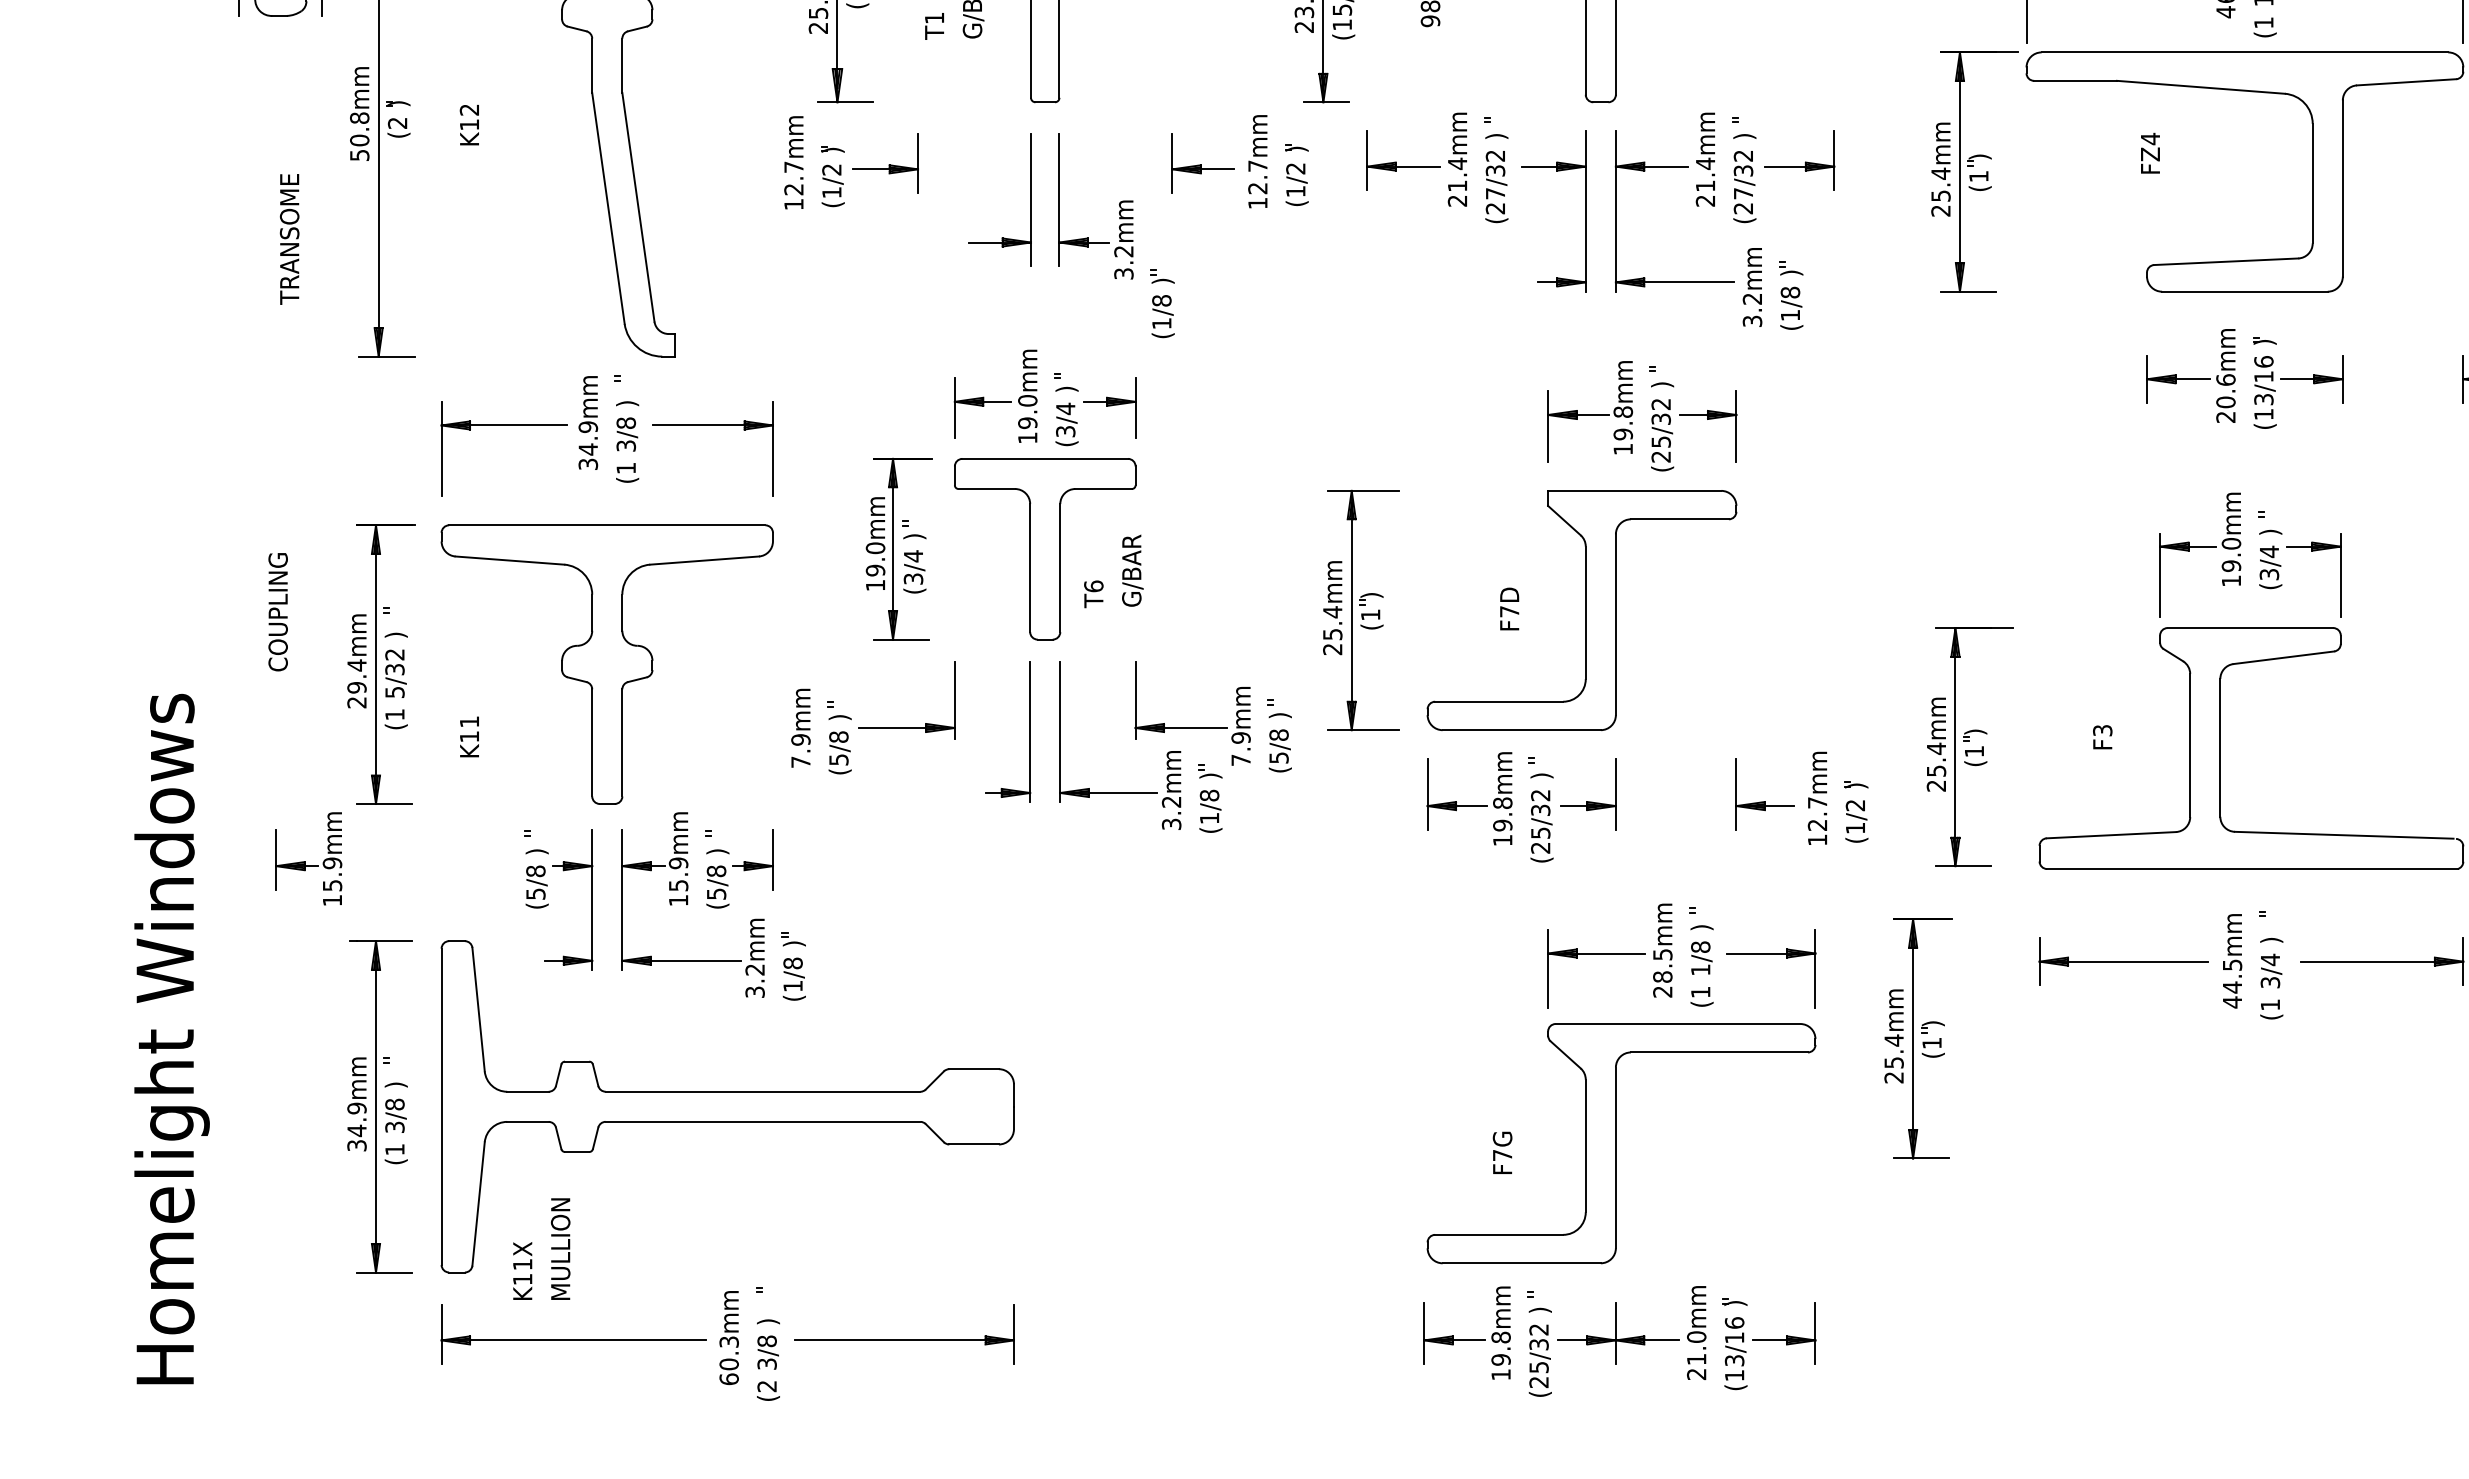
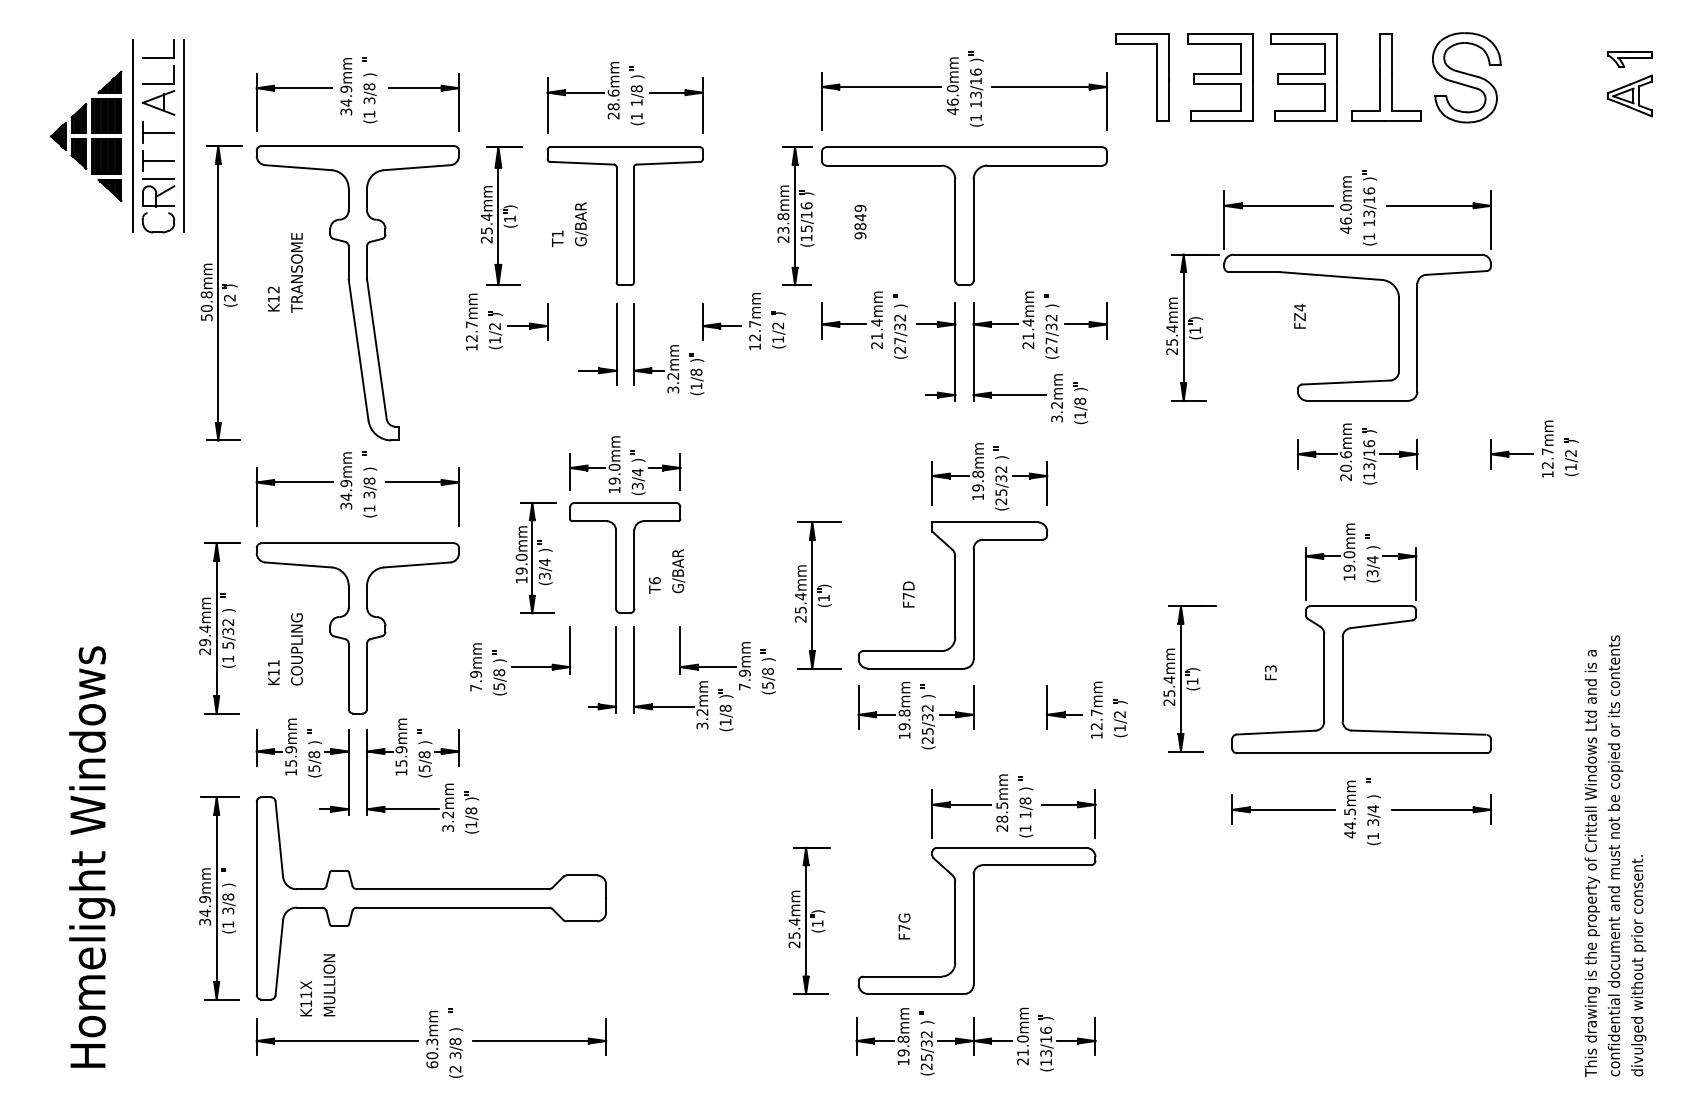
text: (288, 238) -> (296, 272), moved
part: (1161, 304) -> (696, 374), moved
text: (277, 612) -> (296, 649), moved
part: (308, 857) -> (276, 746), moved
part: (1918, 1038) -> (809, 920), moved

